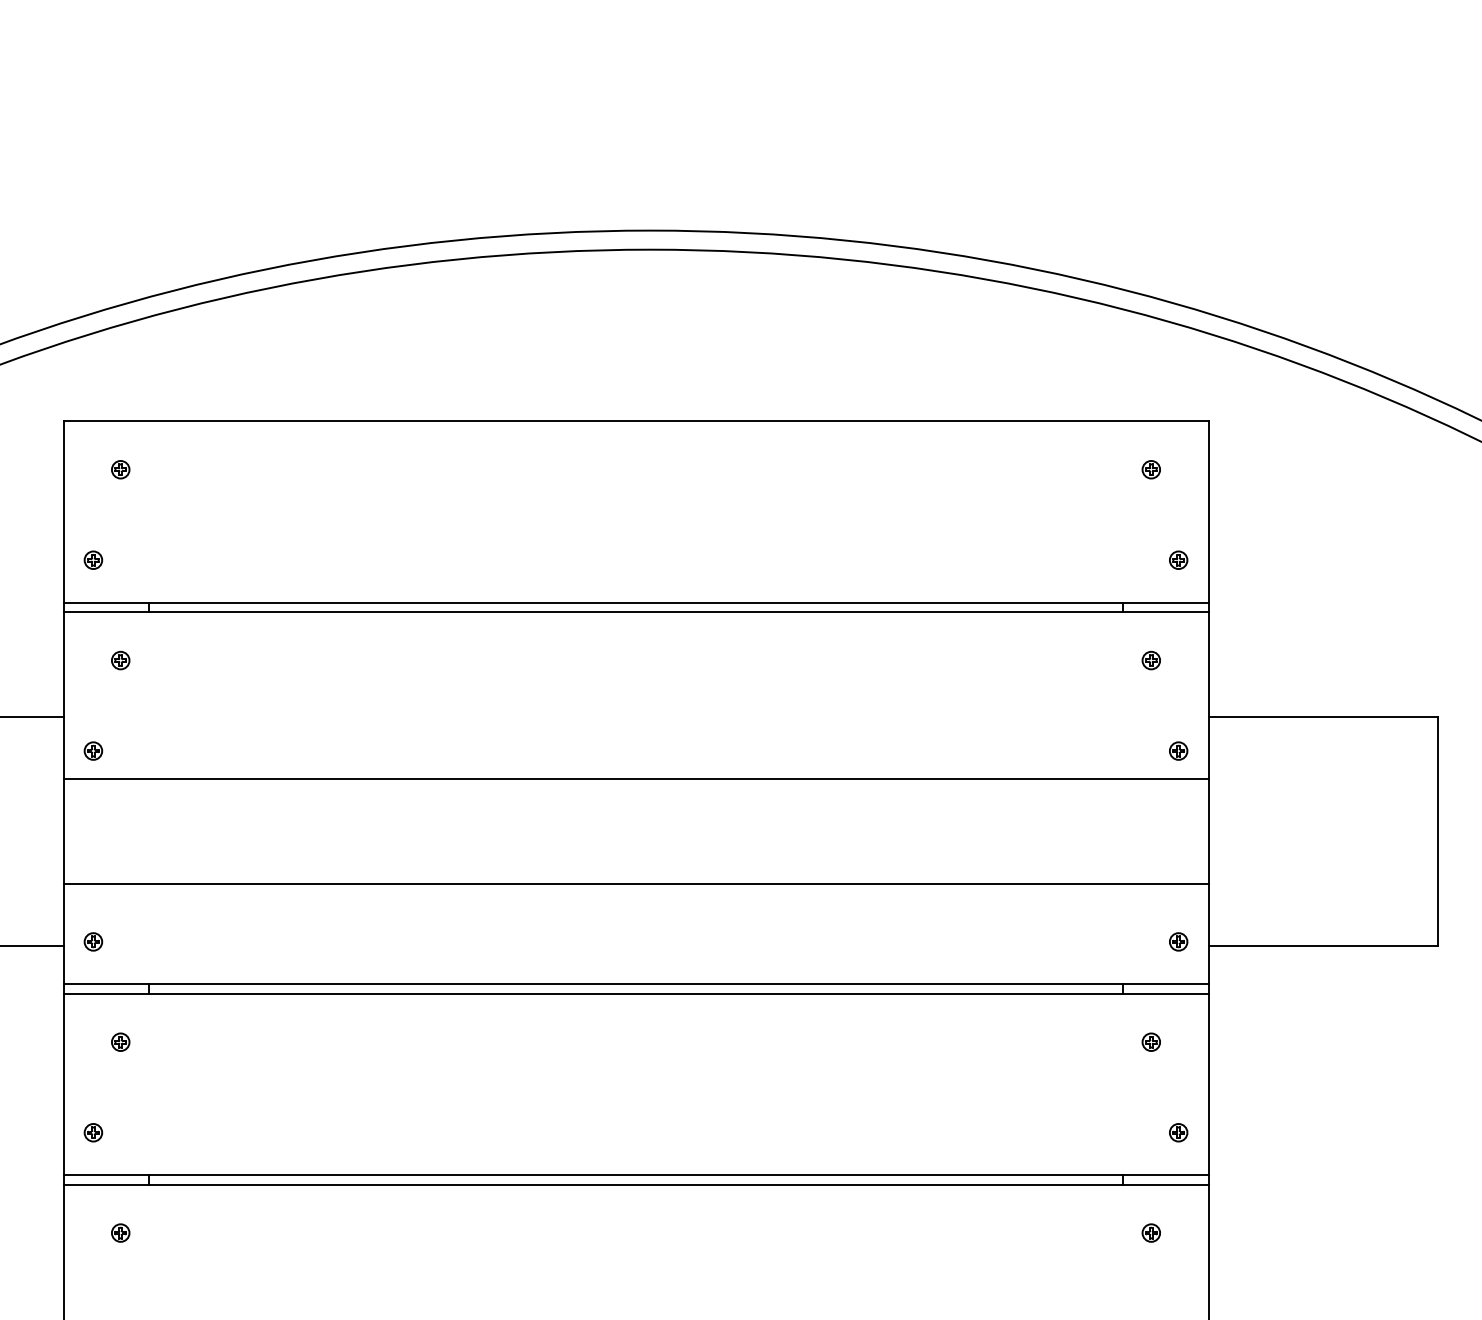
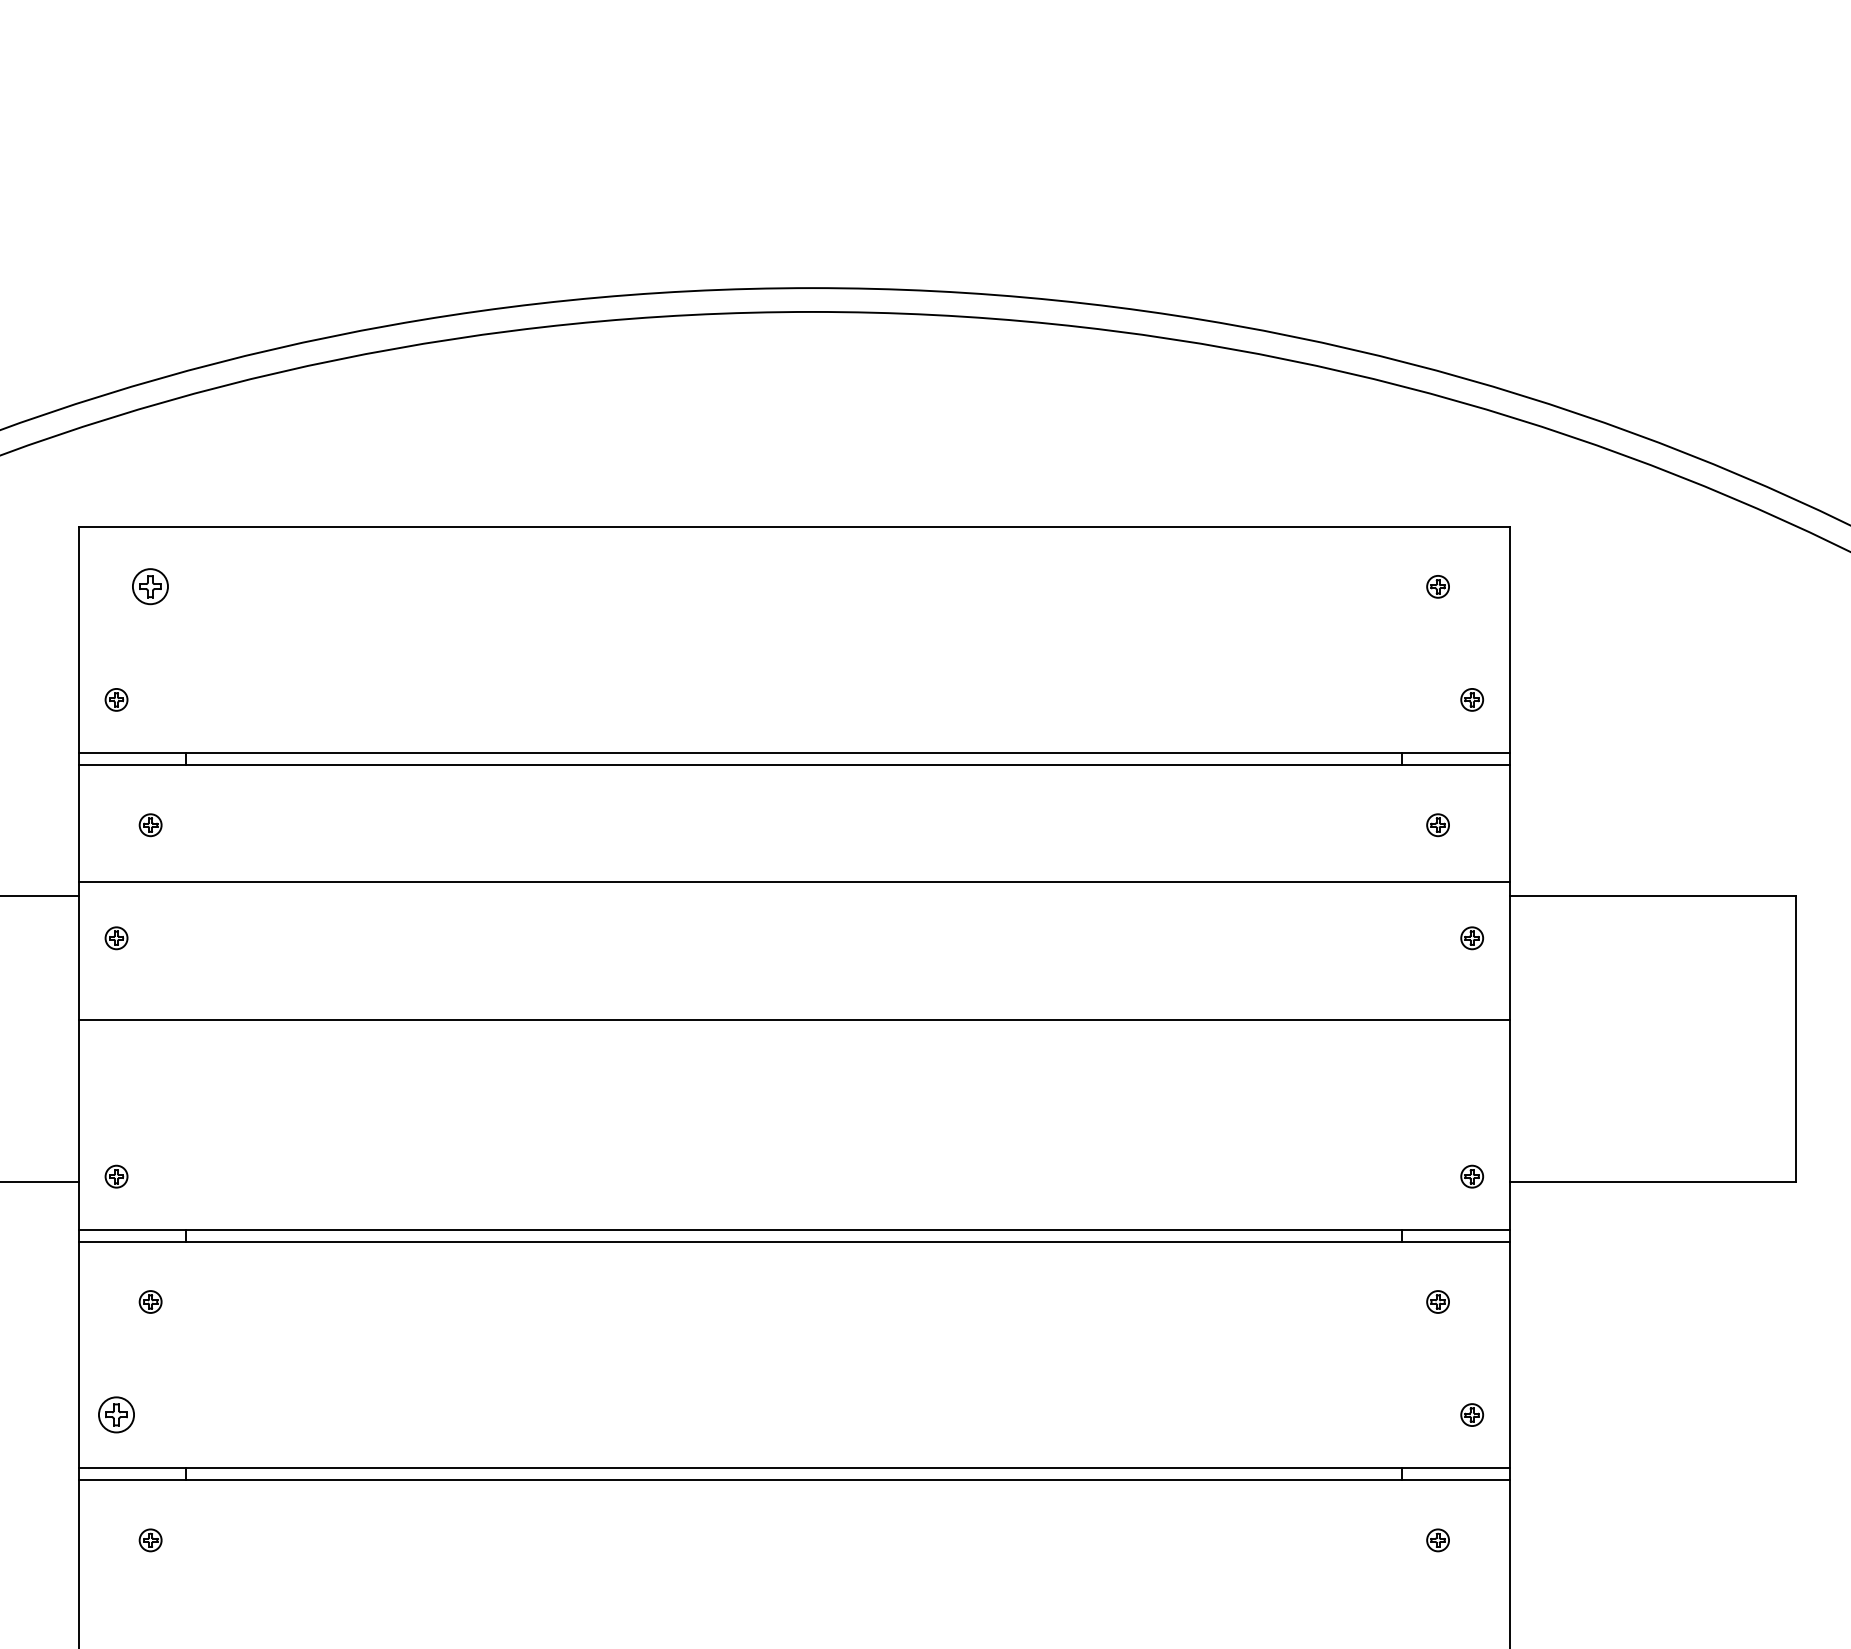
part: (120, 469) -> (150, 586), size x1.6
line: (635, 779) -> (793, 882), moved
line: (635, 884) -> (793, 1019), moved
part: (93, 1132) -> (116, 1414), size x1.6

